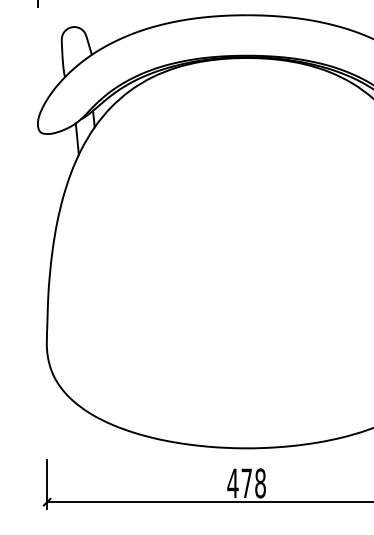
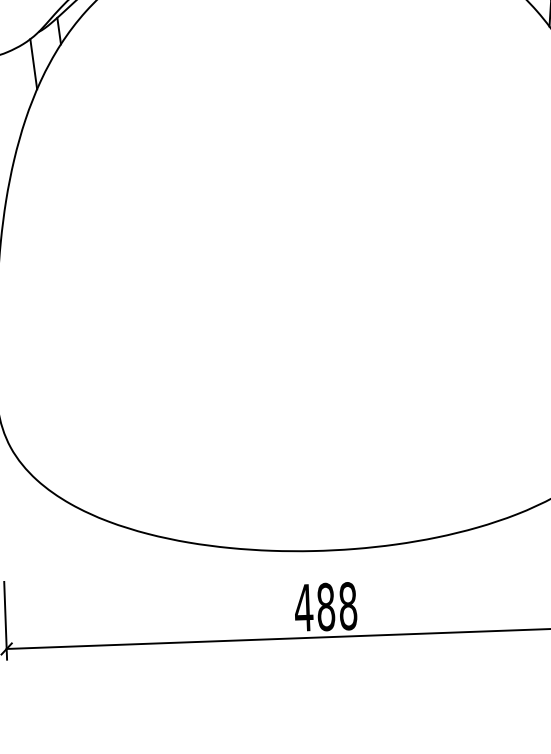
text: (246, 483) -> (325, 607), 478 -> 488

